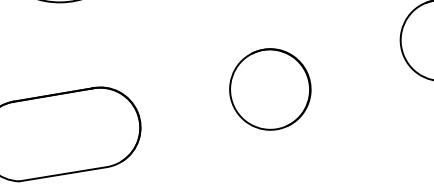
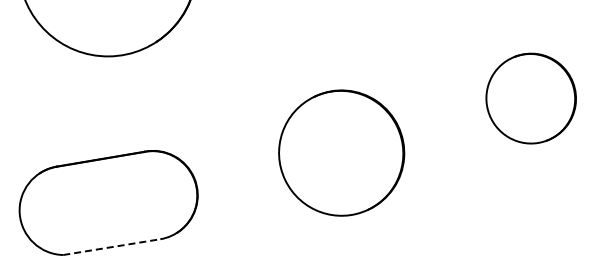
part: (270, 88) -> (341, 152), size x1.4
line: (63, 174) -> (112, 247), solid -> dashed

